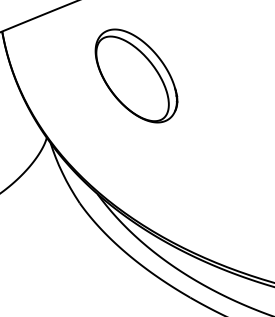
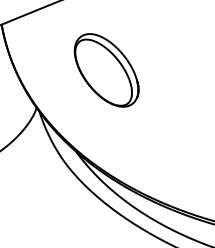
part: (136, 75) -> (106, 70), moved

